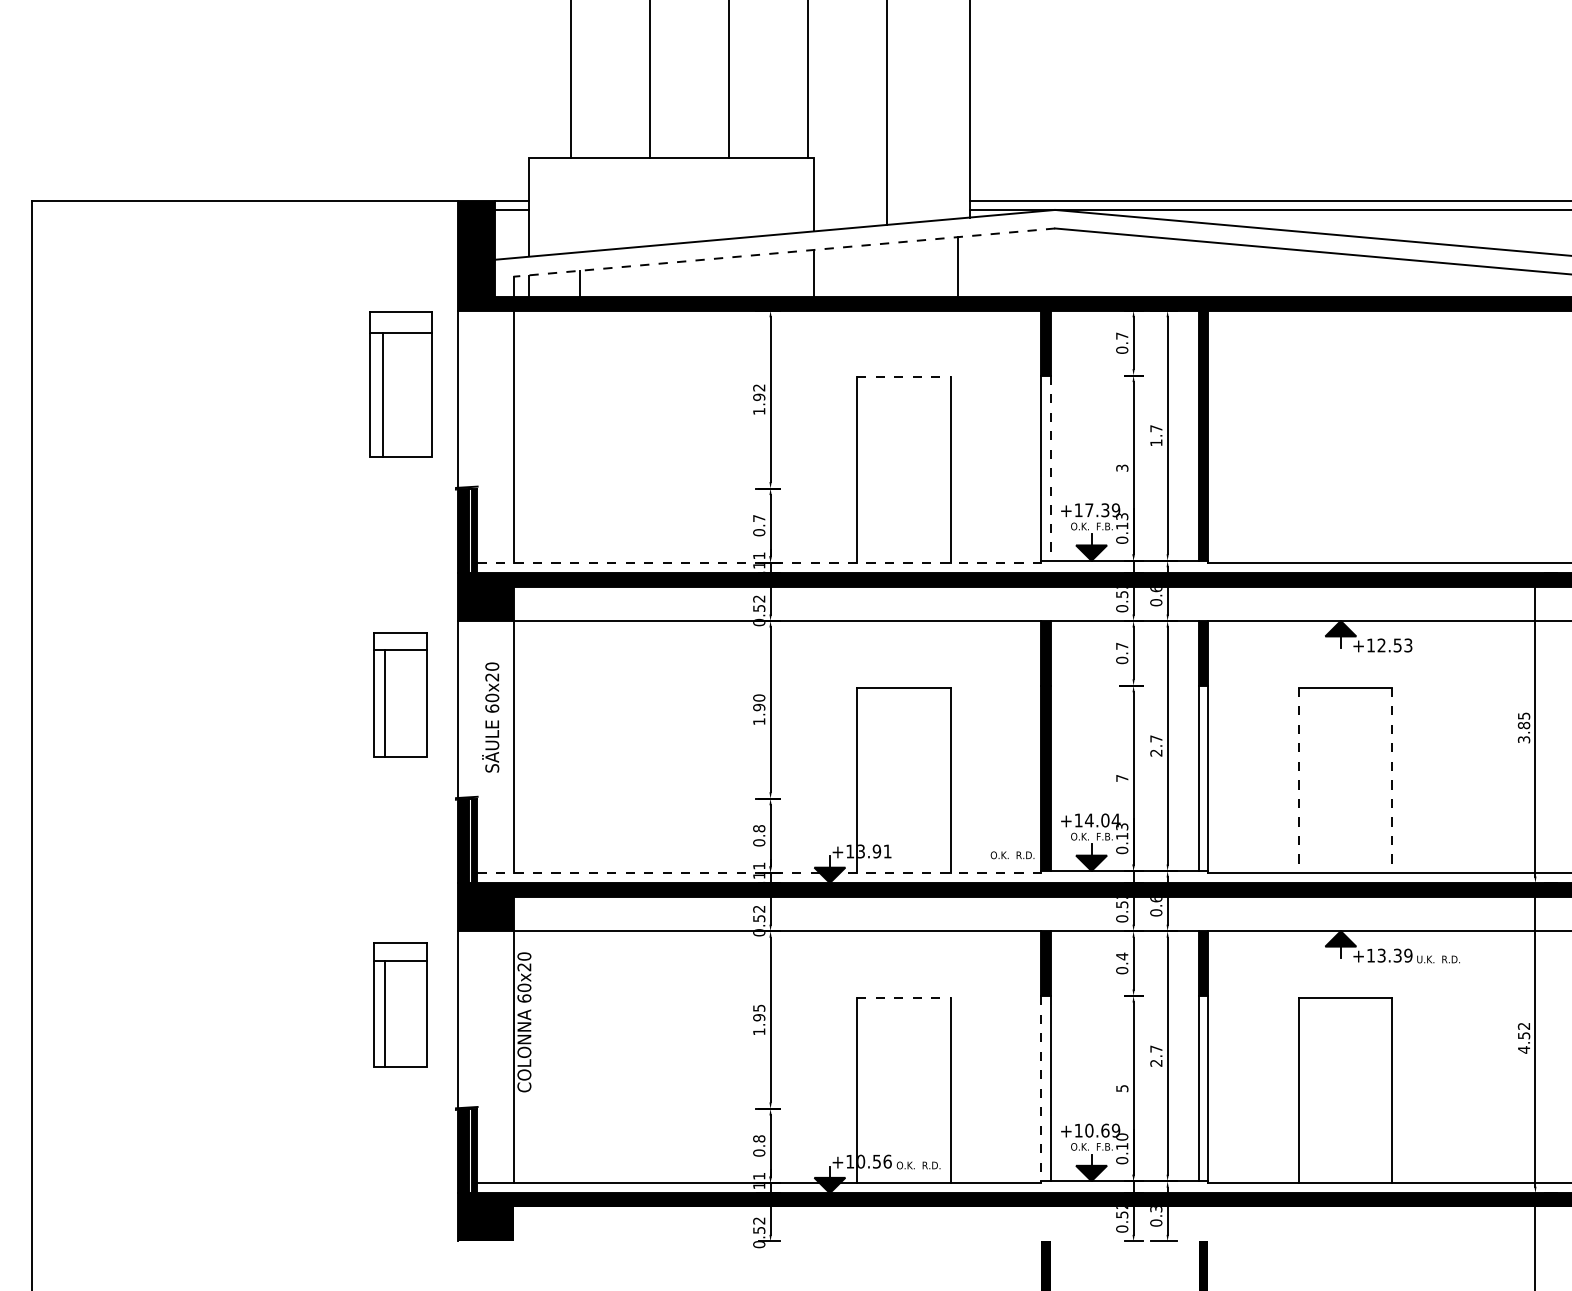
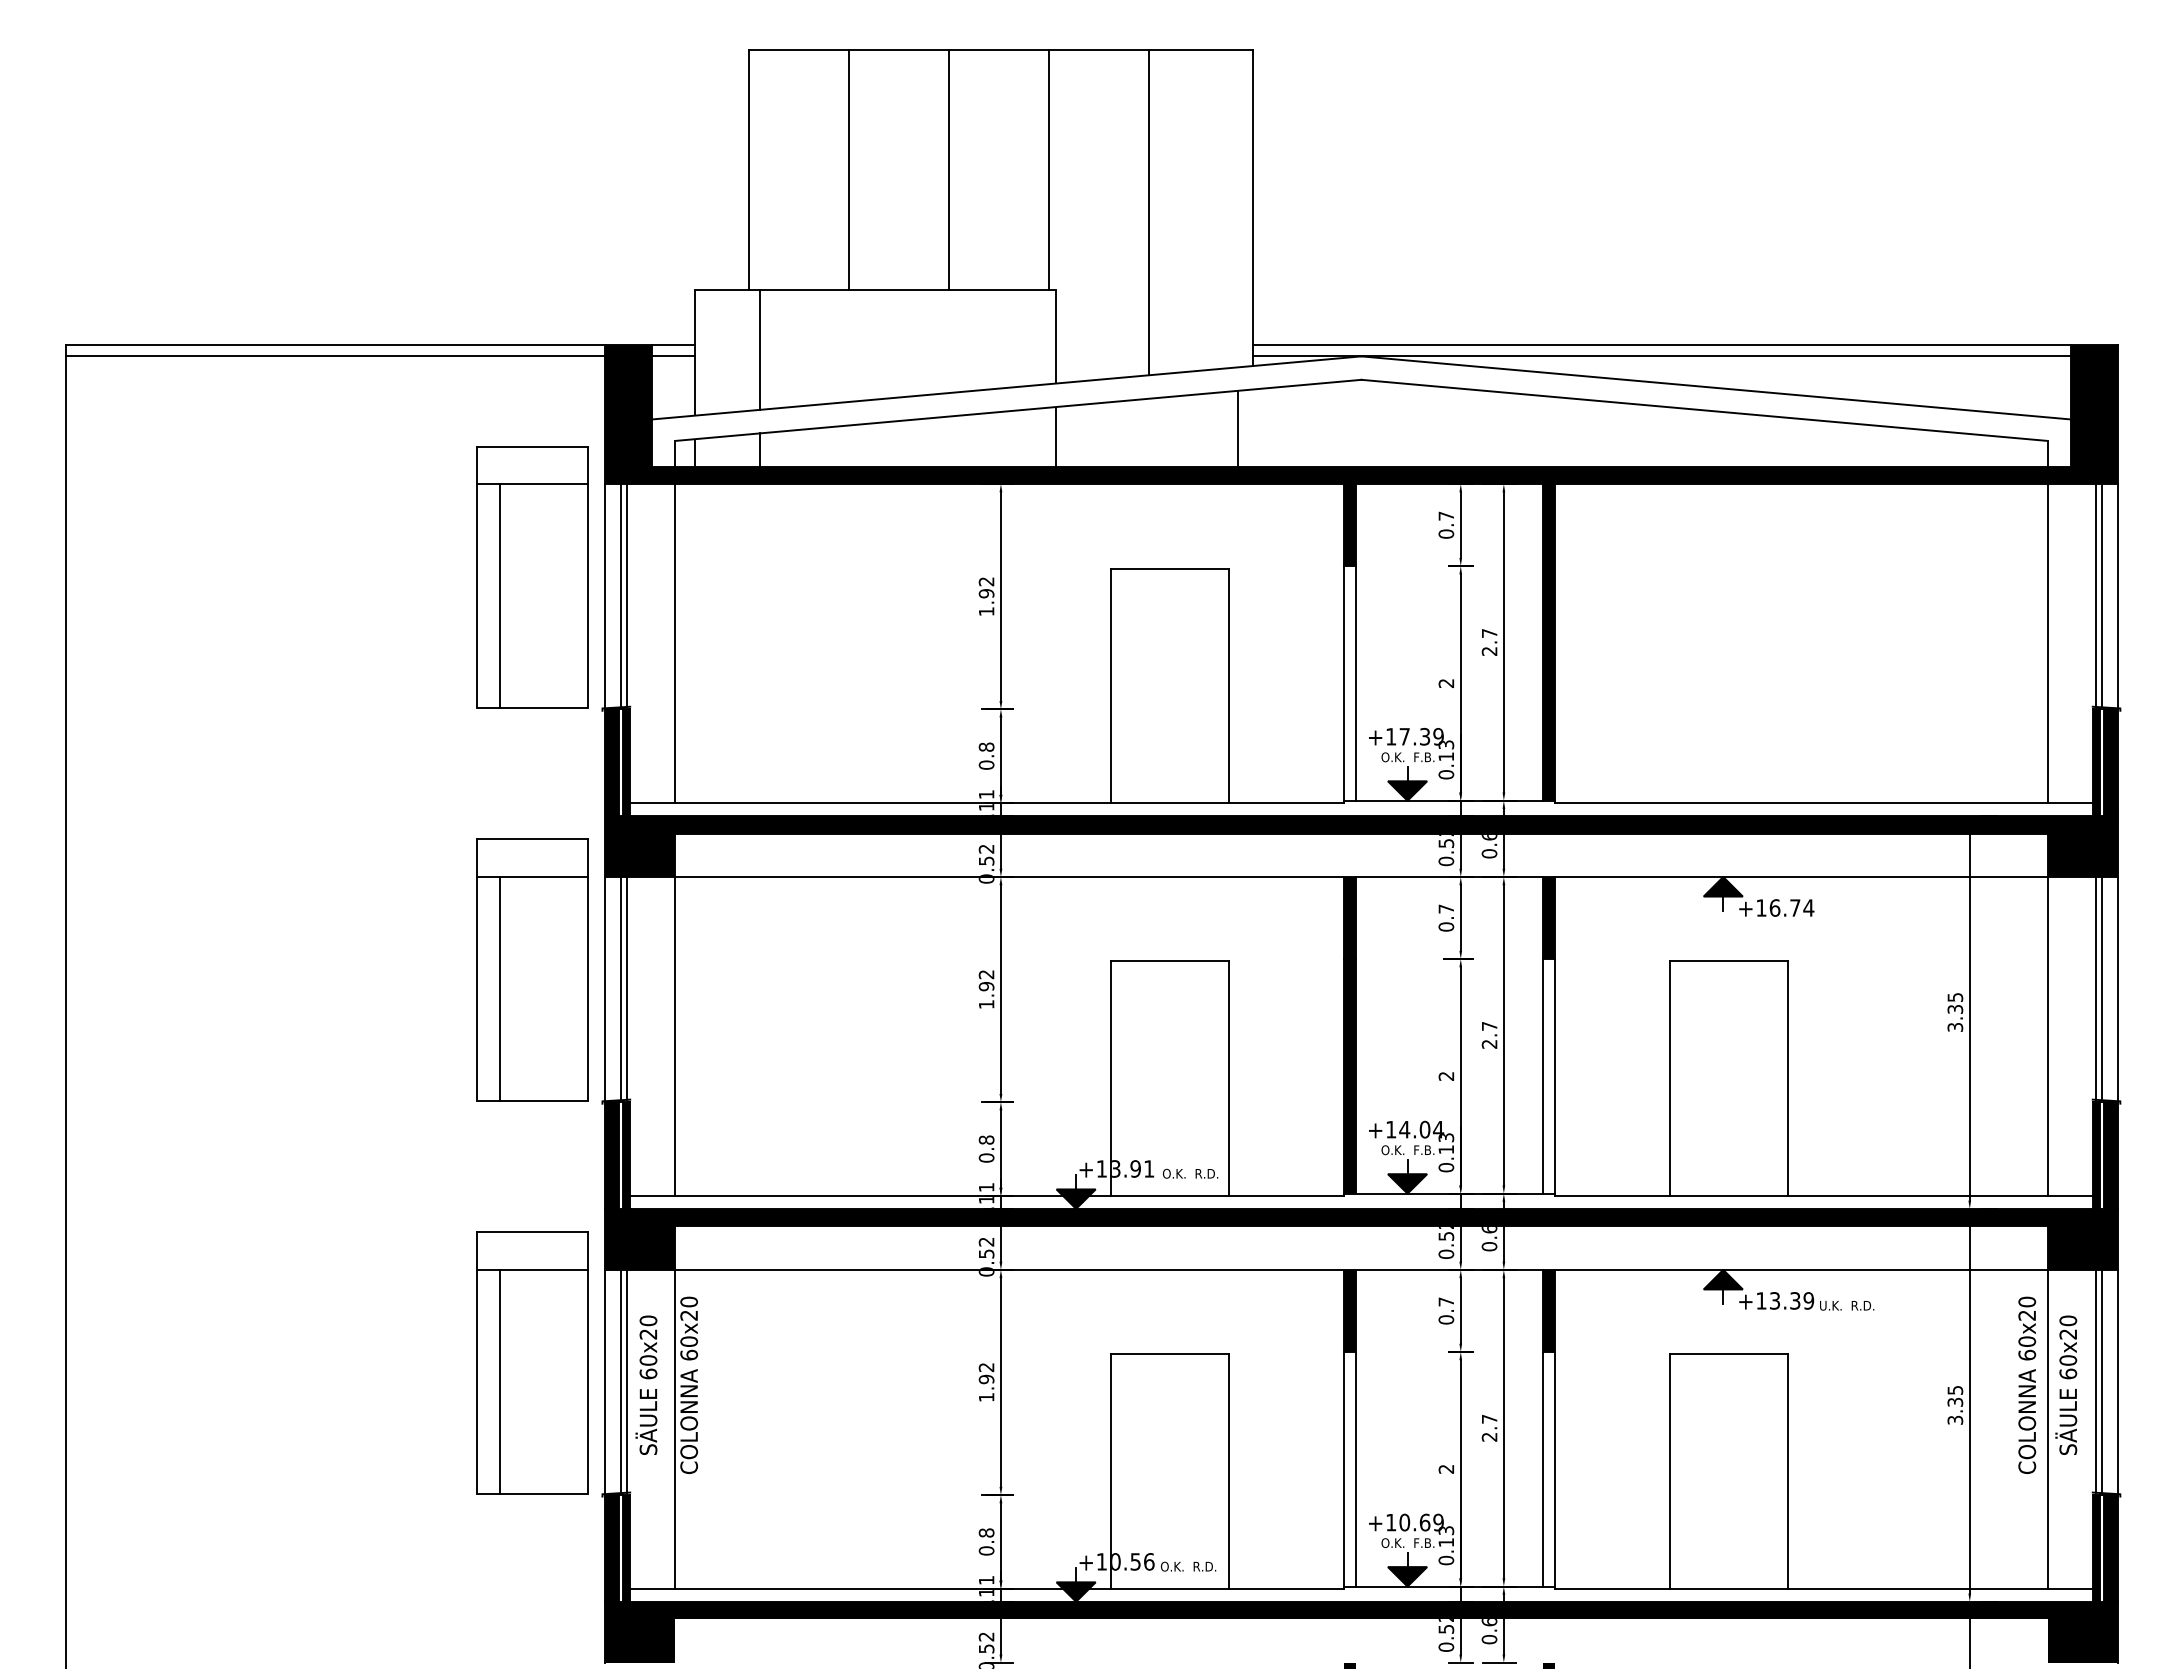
line: (579, 204) -> (759, 349), added
line: (245, 210) -> (335, 356), added
line: (783, 252) -> (1017, 410), dashed -> solid
line: (904, 377) -> (1170, 568), dashed -> solid
part: (400, 384) -> (532, 577), size x1.43
line: (470, 398) -> (621, 595), added
line: (474, 398) -> (626, 595), added
text: (1156, 442) -> (1489, 651), 1.7 -> 2.7
line: (1050, 468) -> (1355, 683), dashed -> solid
text: (1122, 468) -> (1446, 683), 3 -> 2
text: (759, 517) -> (986, 746), 0.7 -> 0.8
line: (759, 562) -> (987, 803), dashed -> solid
text: (1394, 645) -> (1791, 907), +12.53 -> +16.74
part: (400, 694) -> (532, 969), size x1.67
text: (759, 697) -> (986, 974), 1.90 -> 1.92
line: (470, 709) -> (621, 988), added
line: (474, 709) -> (626, 988), added
text: (490, 716) -> (646, 1384), moved
text: (1524, 725) -> (1955, 1009), 3.85 -> 3.35
text: (1122, 778) -> (1446, 1076), 7 -> 2
line: (1298, 780) -> (1669, 1079), dashed -> solid
line: (1392, 780) -> (1788, 1079), dashed -> solid
text: (1012, 855) -> (1190, 1173), moved
line: (759, 873) -> (987, 1196), dashed -> solid
text: (1121, 956) -> (1445, 1301), 0.4 -> 0.7
line: (904, 997) -> (1170, 1354), dashed -> solid
part: (400, 1004) -> (532, 1362), size x1.67
text: (759, 1008) -> (986, 1367), 1.95 -> 1.92
line: (474, 1018) -> (626, 1380), added
line: (470, 1019) -> (621, 1381), added
text: (1524, 1038) -> (1955, 1405), 4.52 -> 3.35
text: (1122, 1088) -> (1446, 1469), 5 -> 2
line: (1041, 1089) -> (1343, 1470), dashed -> solid
text: (1122, 1136) -> (1446, 1530), 0.10 -> 0.13
text: (1156, 1209) -> (1489, 1622), 0.35 -> 0.65

